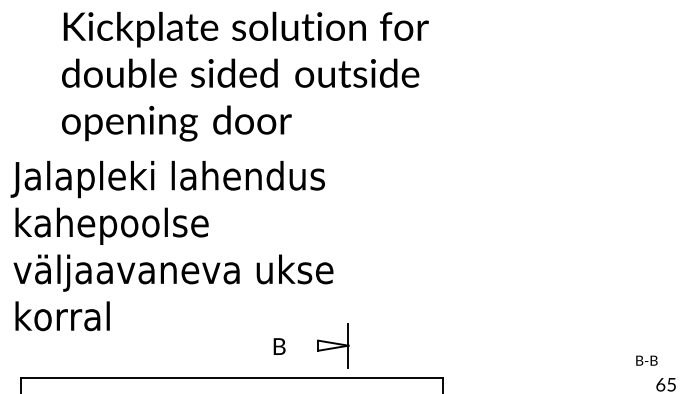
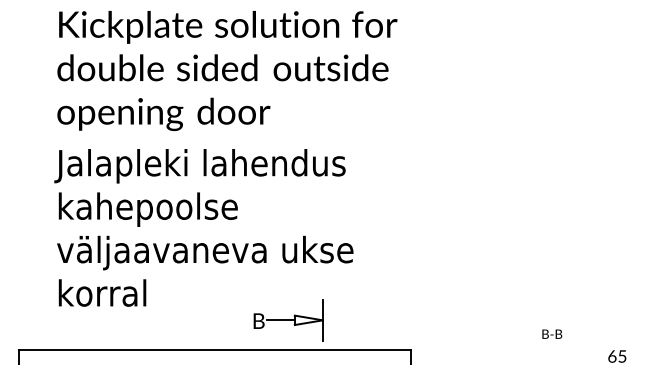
text: (171, 245) -> (203, 227), moved
line: (302, 345) -> (280, 320), added
text: (646, 360) -> (551, 334), moved

